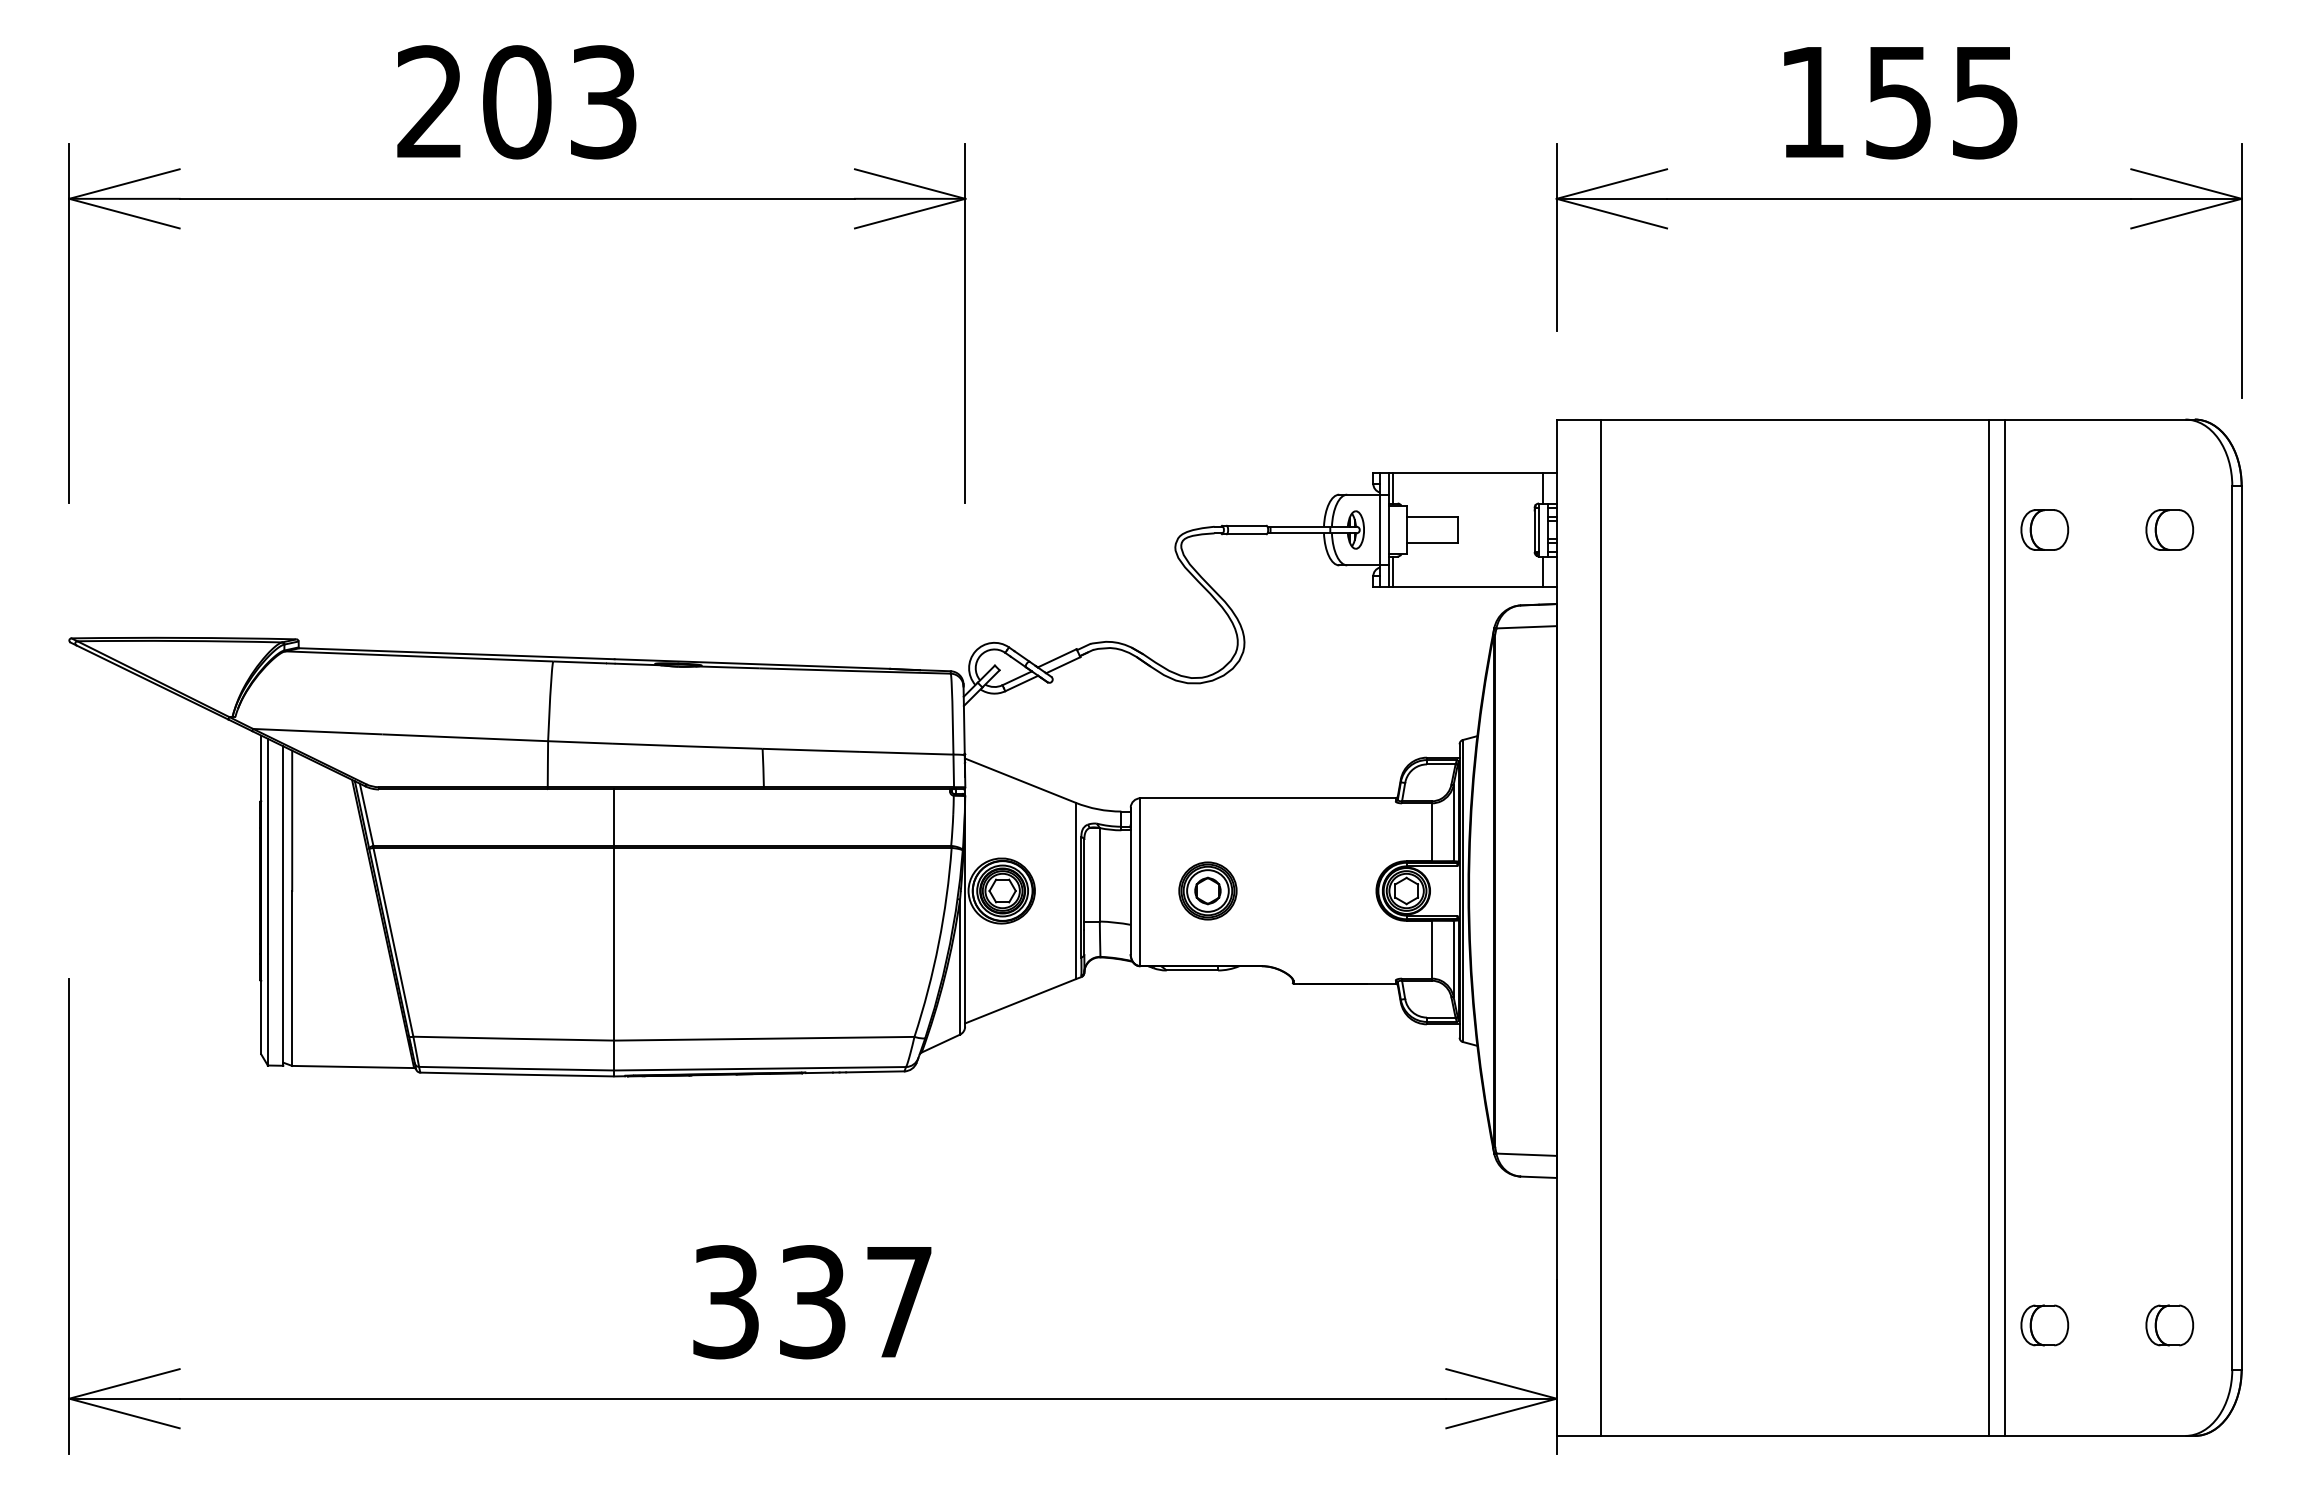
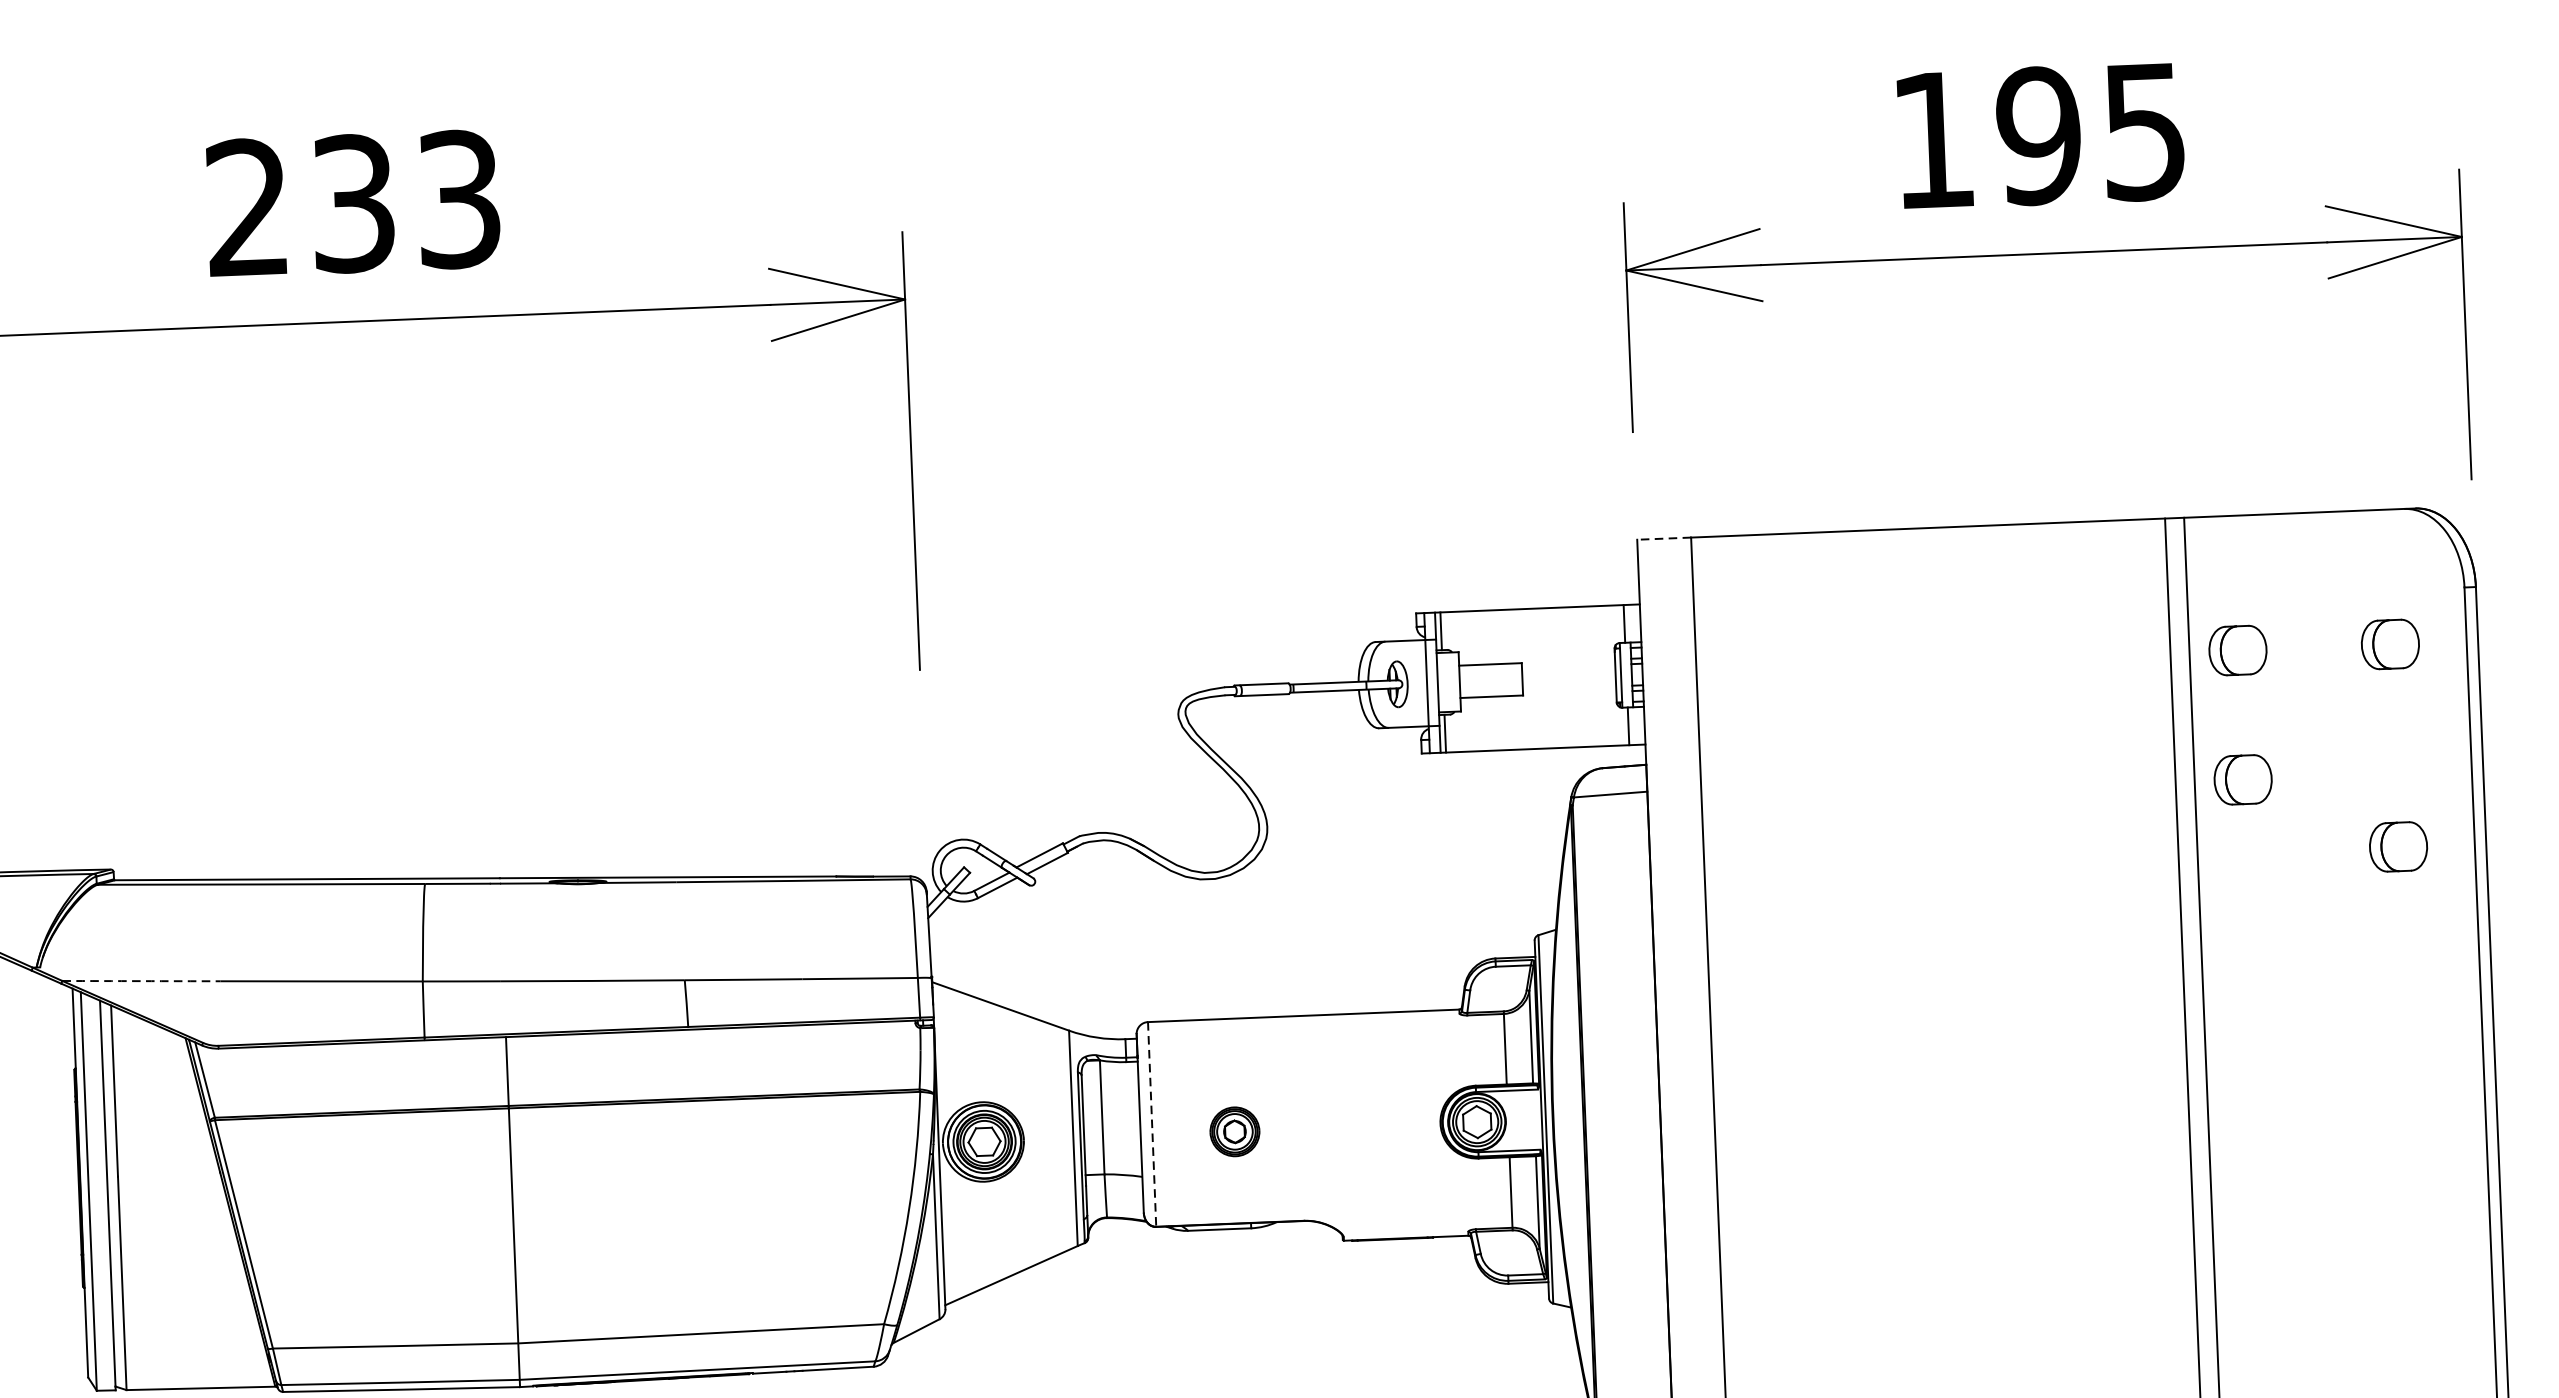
text: (517, 102) -> (354, 203), 203 -> 233
text: (1898, 102) -> (2038, 136), 155 -> 195
line: (1578, 419) -> (1663, 538), solid -> dashed
part: (2044, 635) -> (2242, 779), added
part: (2169, 695) -> (2398, 846), added
arc: (317, 731) -> (141, 980), solid -> dashed
line: (1140, 882) -> (1152, 1124), solid -> dashed
part: (1207, 890) -> (1234, 1131), size x0.7

